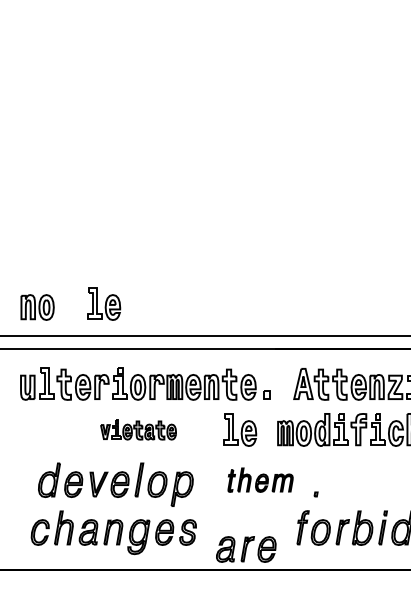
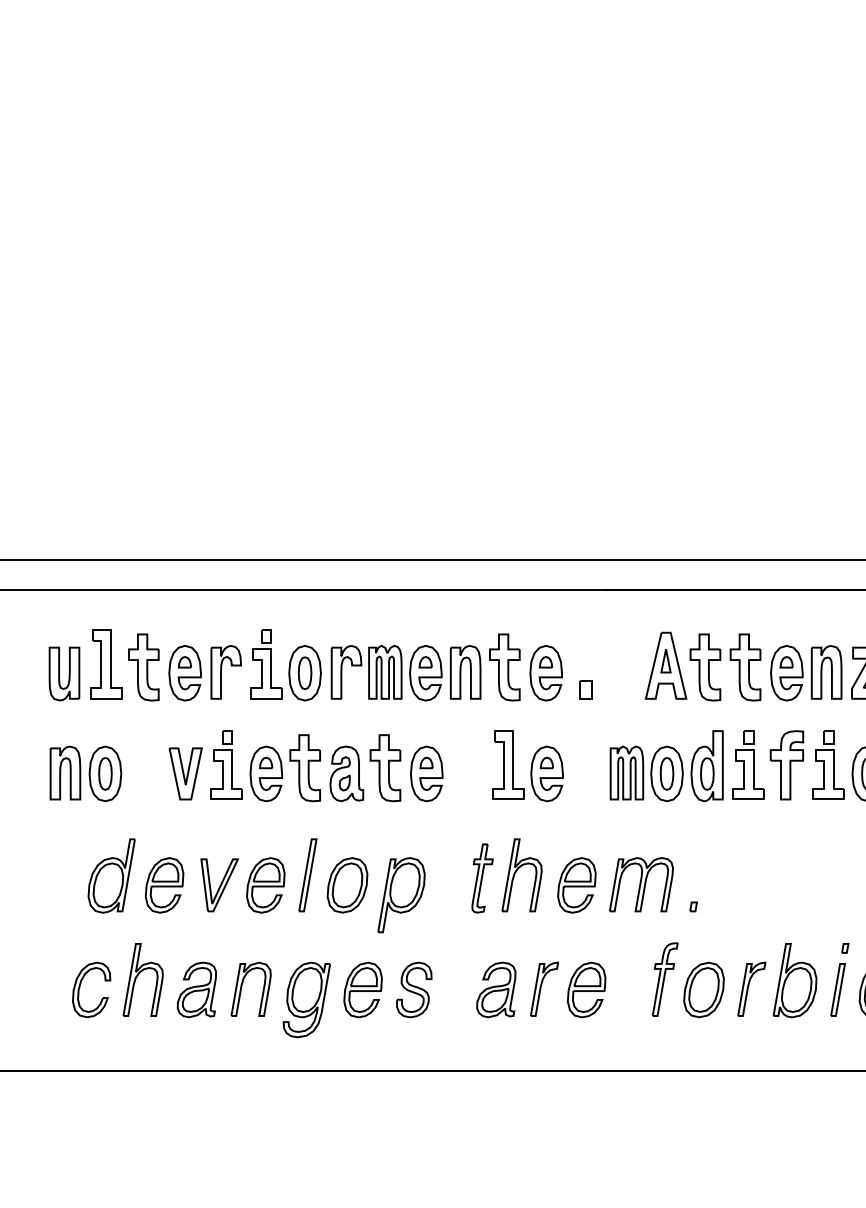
part: (104, 303) -> (231, 490), removed
part: (37, 307) -> (85, 773), moved
part: (138, 429) -> (306, 765), size x1.67
part: (260, 479) -> (572, 874), size x1.43
part: (246, 549) -> (541, 989), moved

